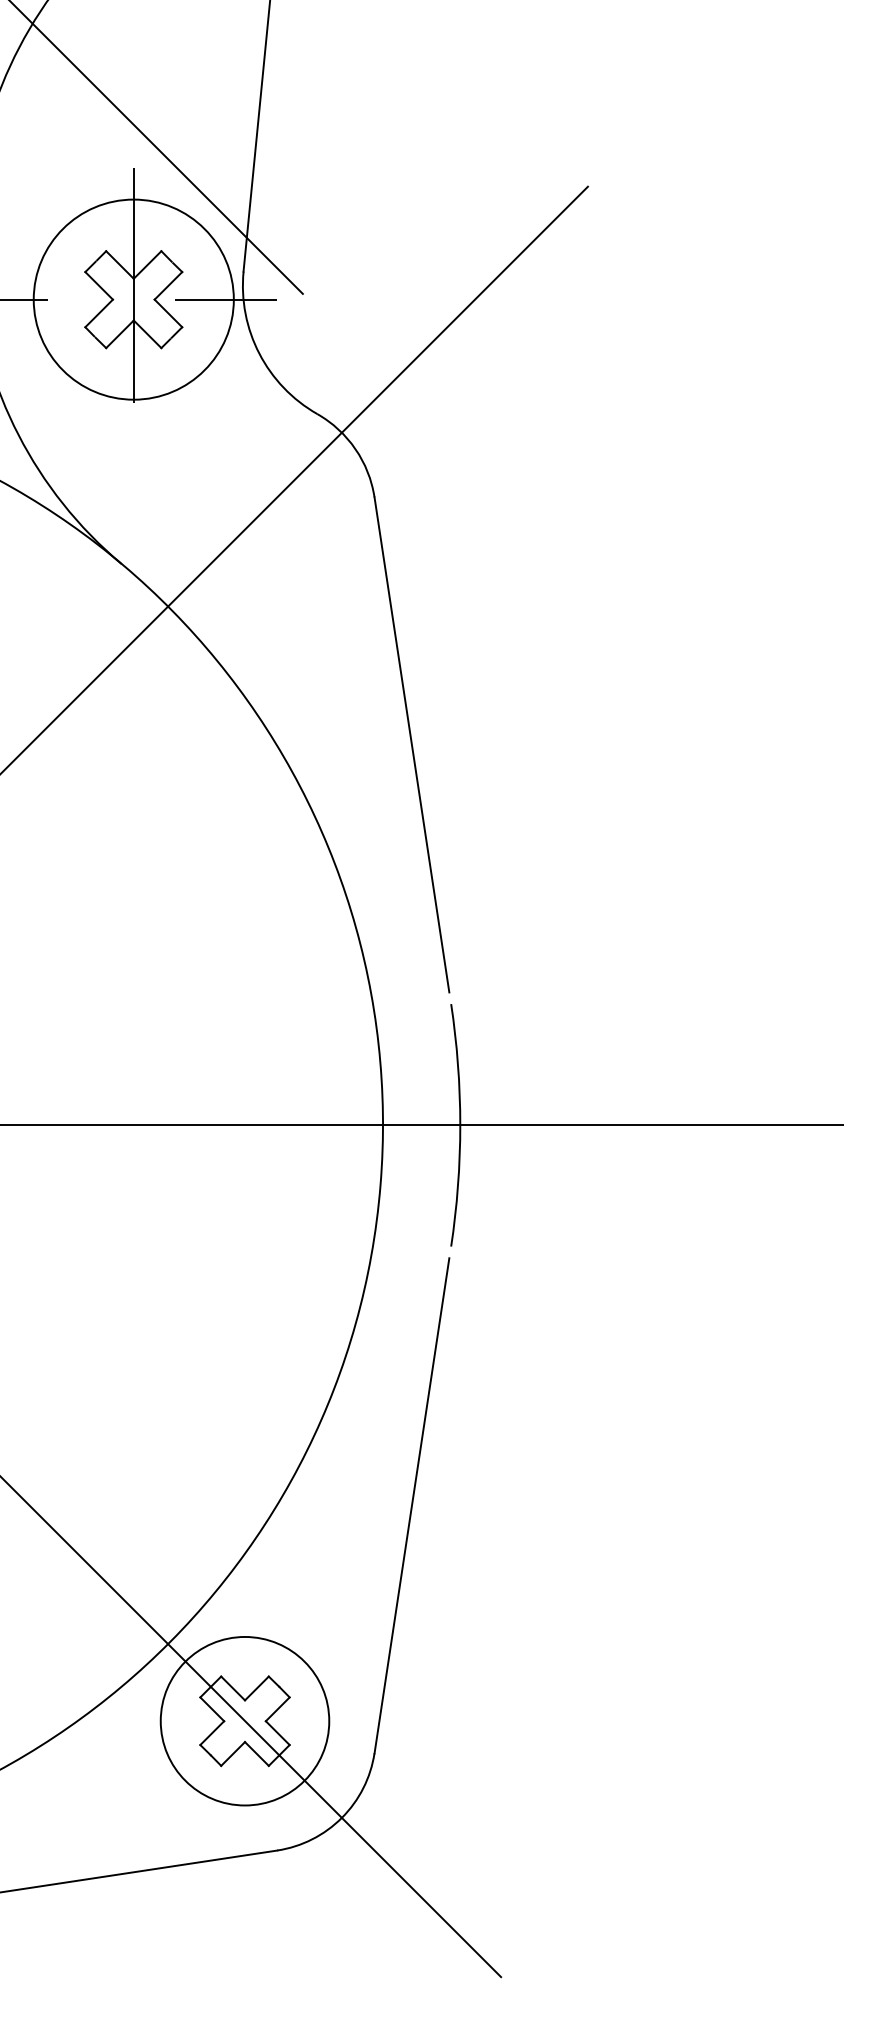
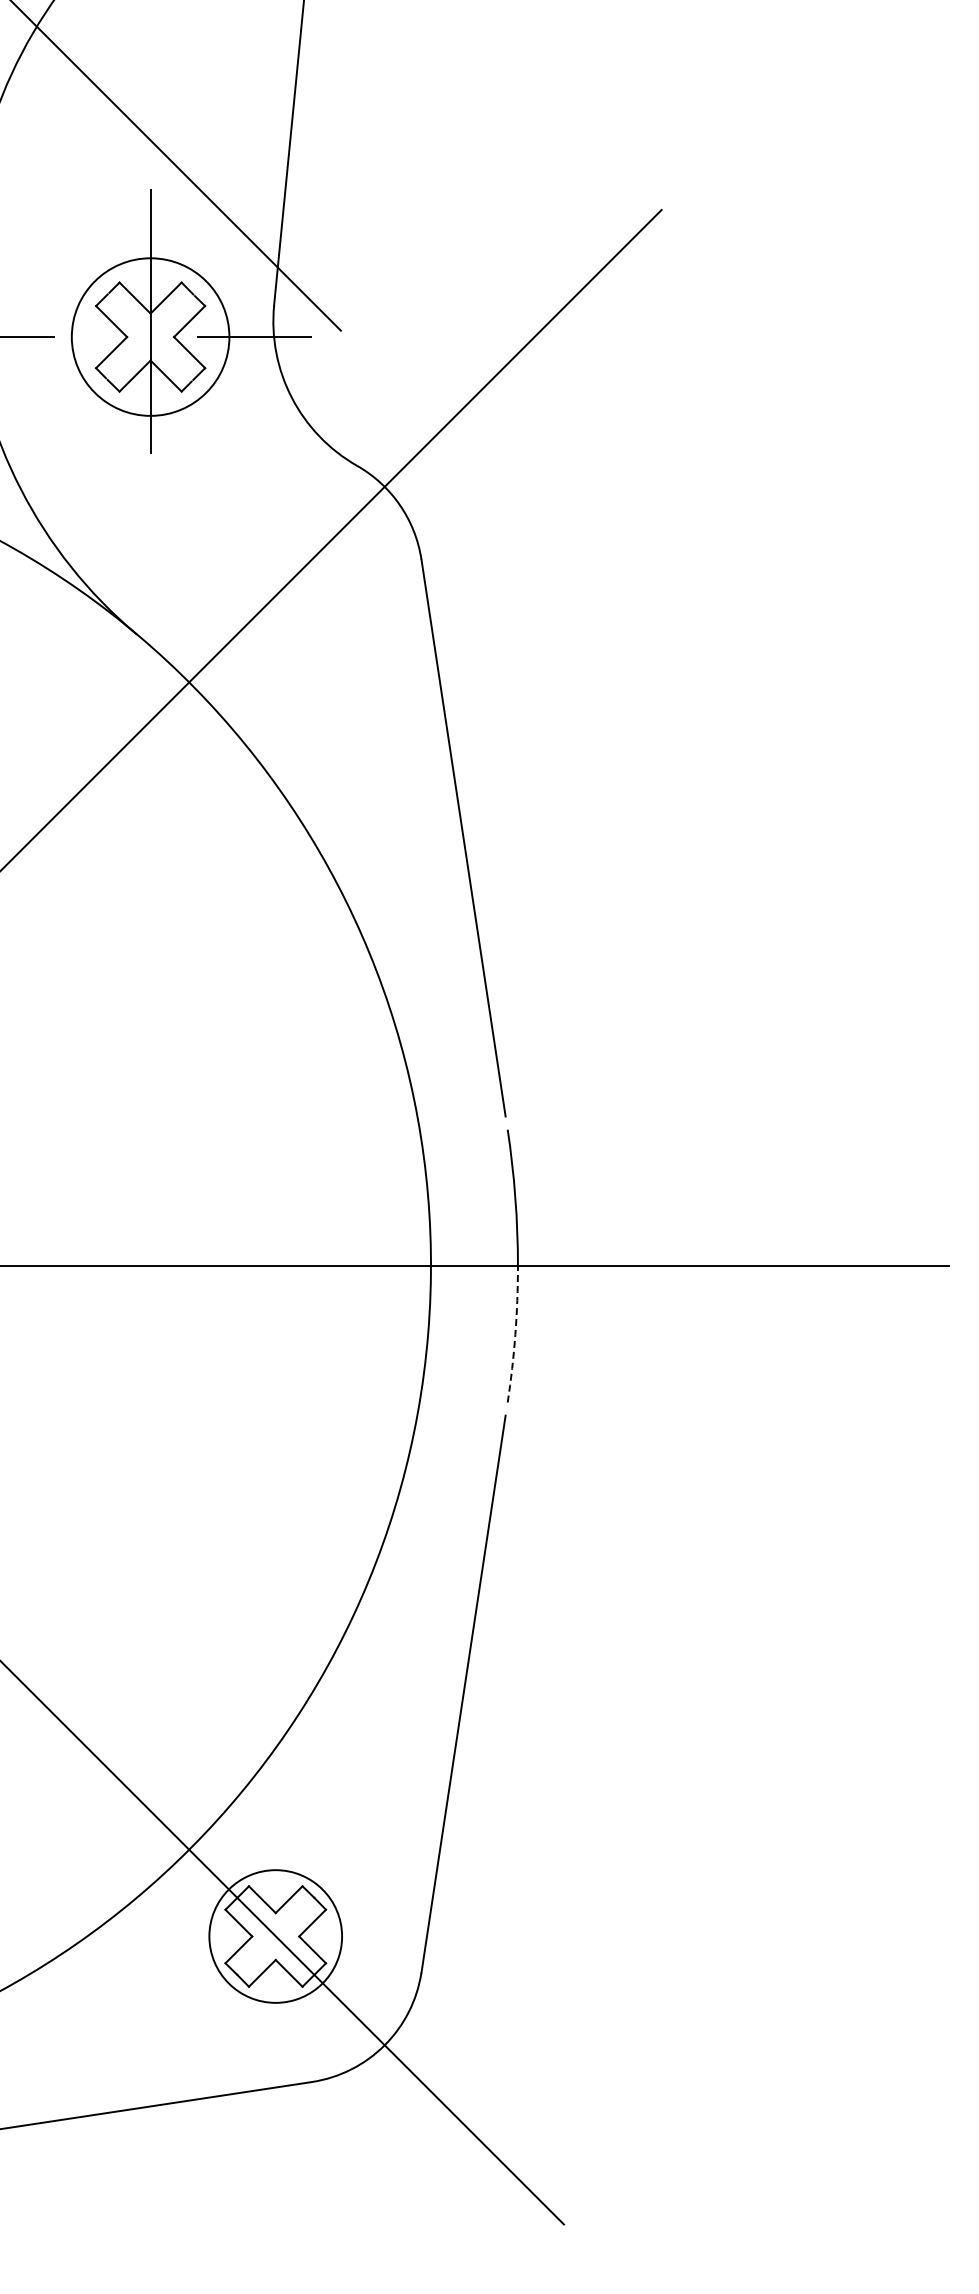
circle: (133, 299) -> (150, 336), size x0.7
arc: (458, 1186) -> (515, 1334), solid -> dashed
circle: (244, 1721) -> (275, 1936), size x0.7

